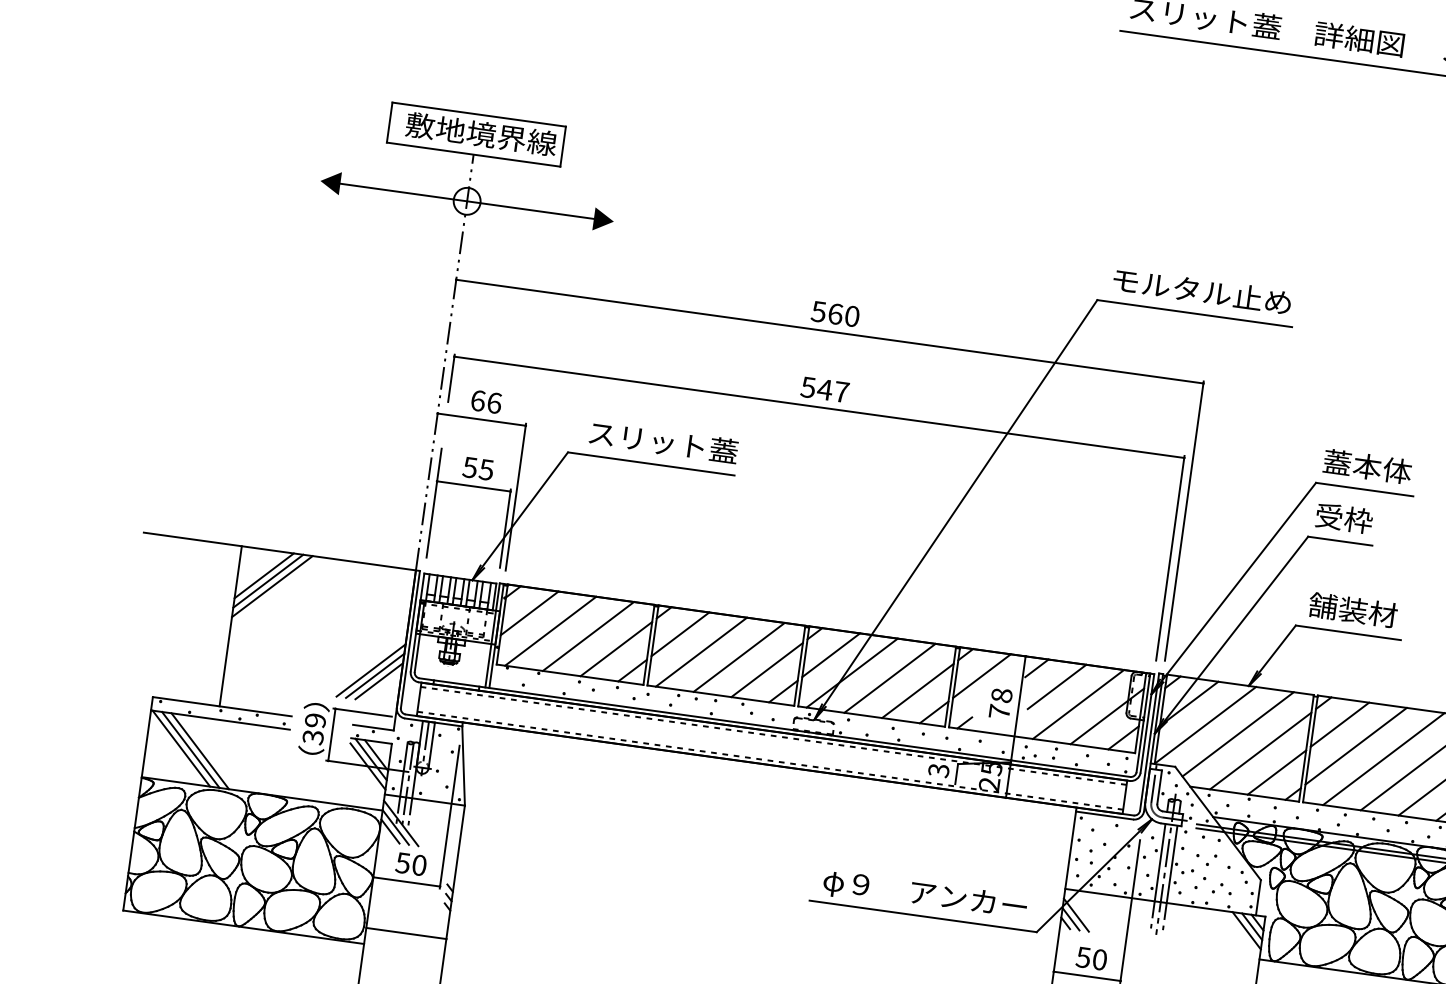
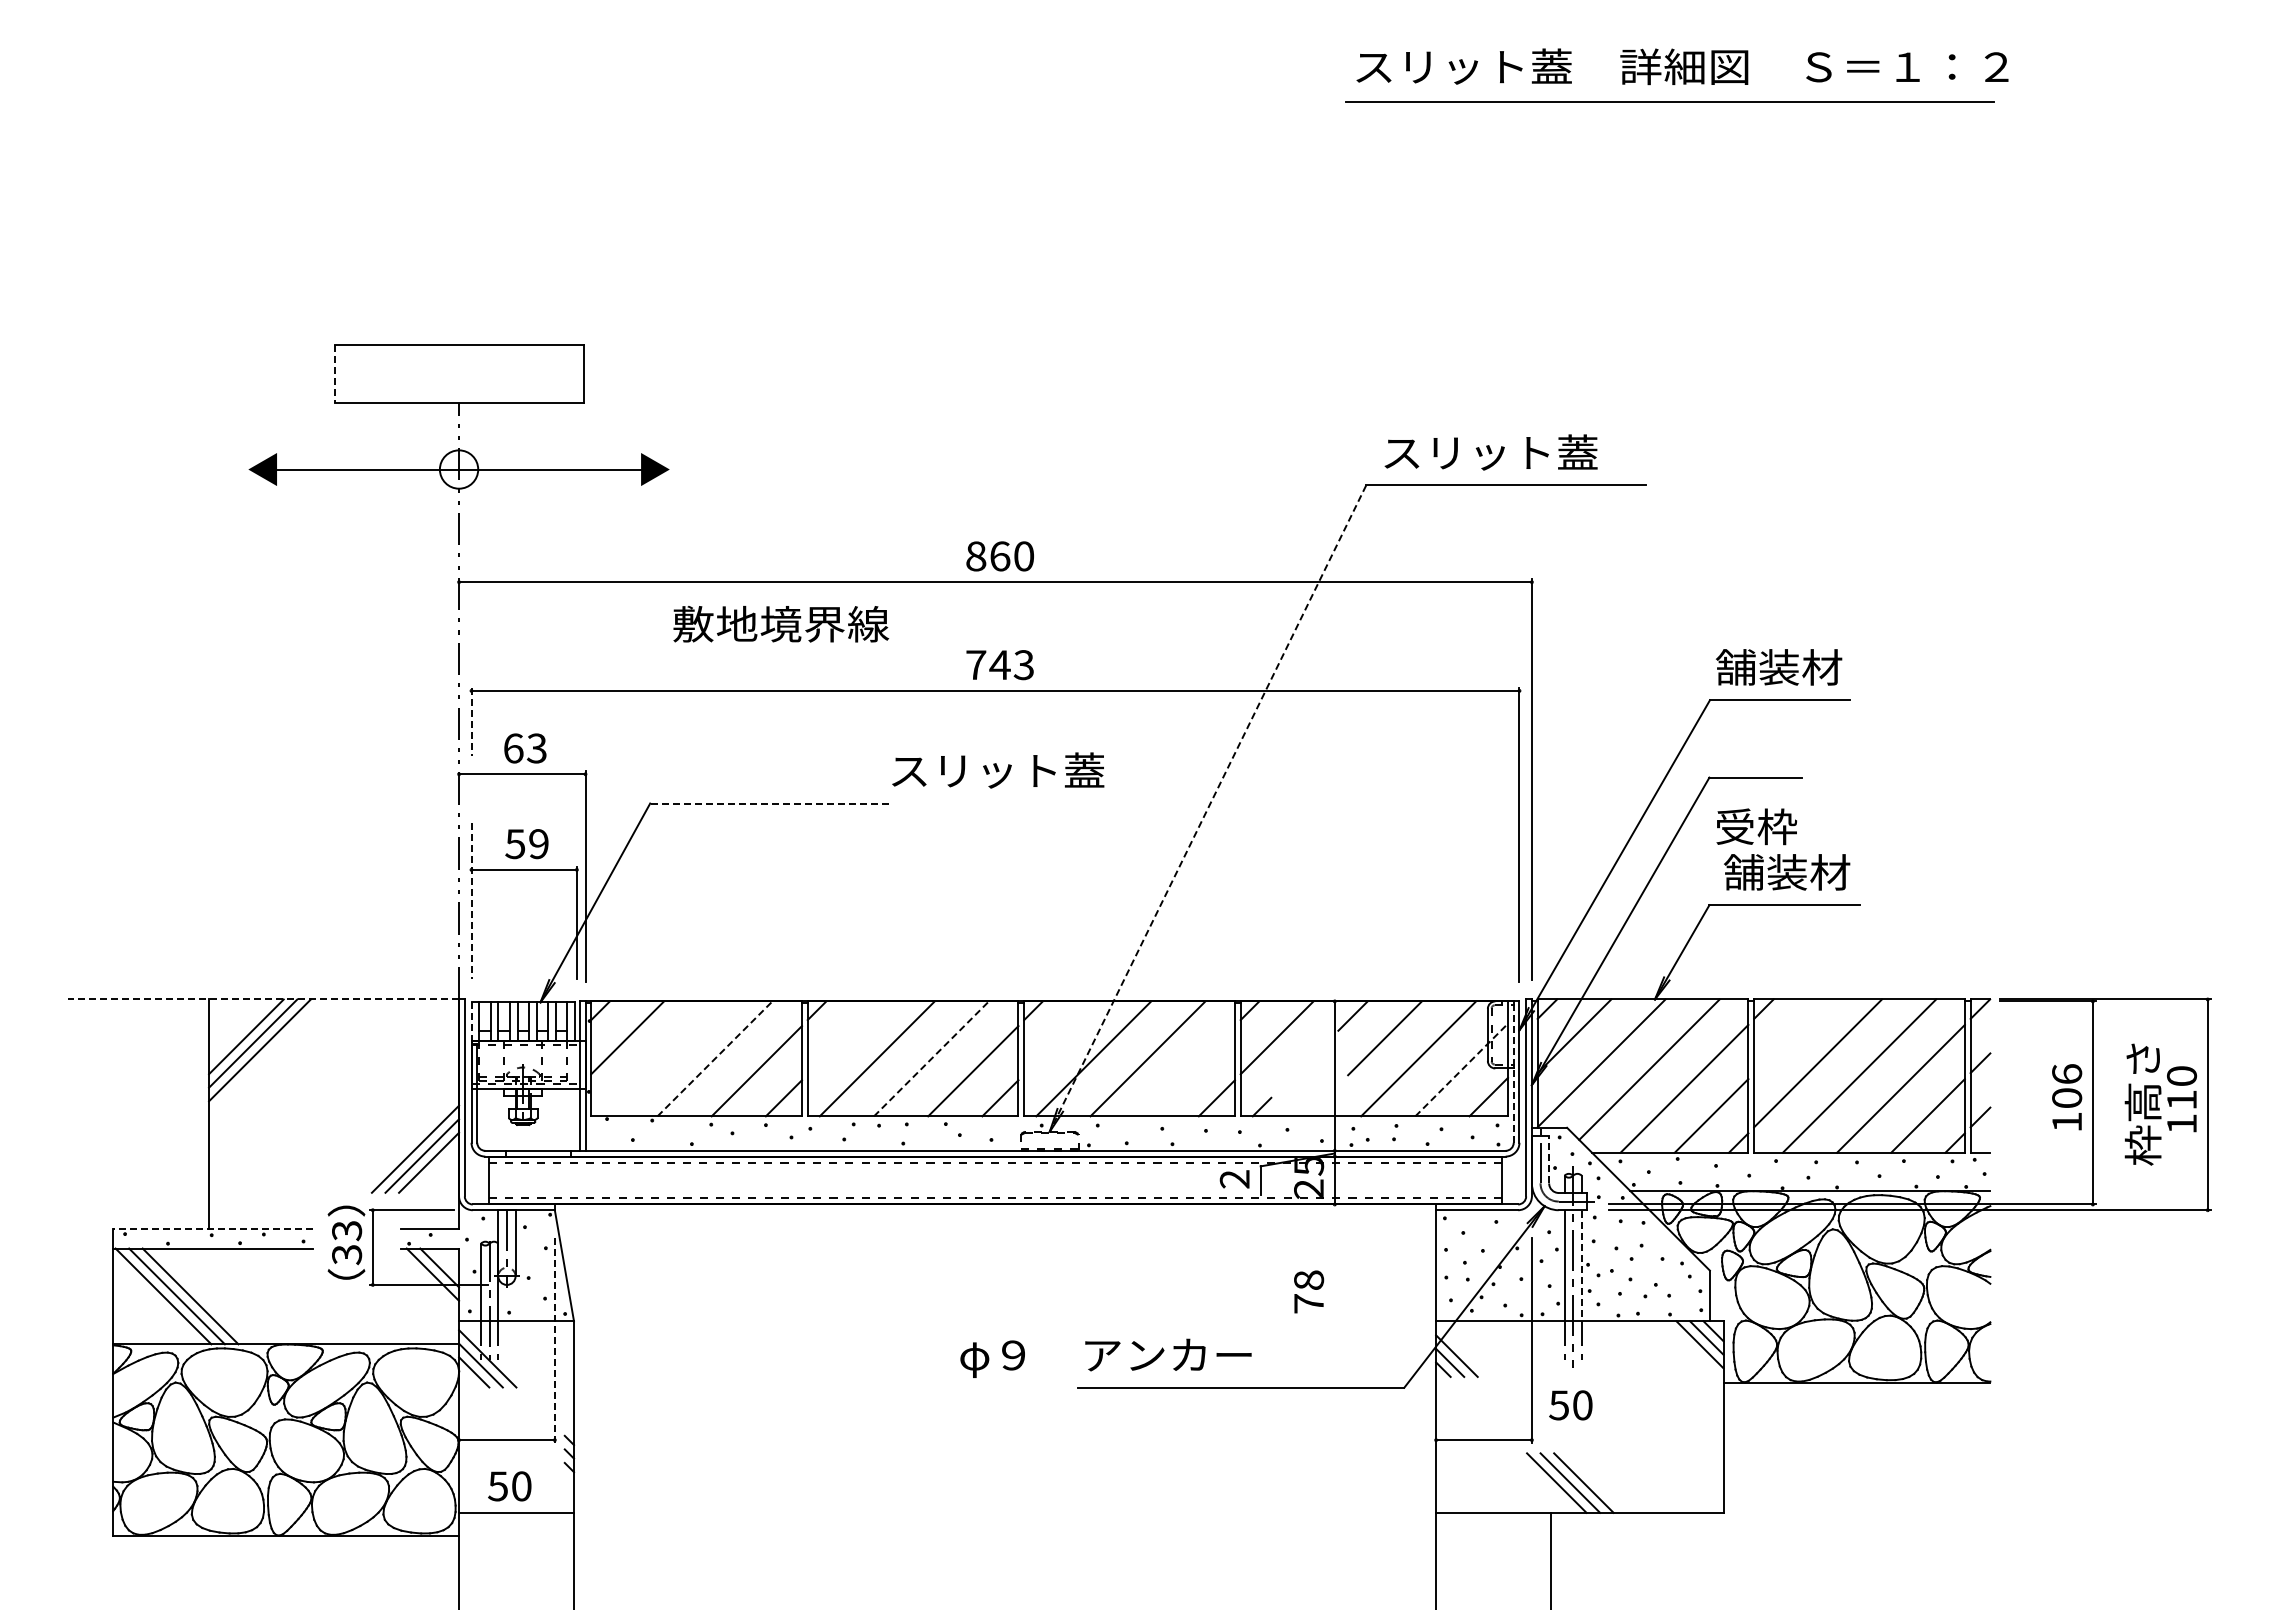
line: (389, 122) -> (334, 373), solid -> dashed
text: (481, 134) -> (781, 624), moved
text: (1201, 291) -> (1511, 452), モルタル止め -> スリット蓋
text: (818, 311) -> (975, 556), 560 -> 860
line: (451, 378) -> (471, 721), solid -> dashed
text: (824, 390) -> (999, 665), 547 -> 743
text: (494, 403) -> (536, 748), 66 -> 63
text: (664, 442) -> (998, 770), moved
line: (651, 463) -> (769, 803), solid -> dashed
text: (1366, 466) -> (1778, 667), 蓋本体 -> 舗装材
text: (486, 470) -> (538, 844), 55 -> 59
line: (434, 503) -> (471, 901), solid -> dashed
line: (955, 509) -> (1207, 808), solid -> dashed
text: (1344, 518) -> (1756, 826), moved
line: (279, 551) -> (263, 999), solid -> dashed
line: (422, 587) -> (471, 1022), solid -> dashed
line: (550, 630) -> (660, 1058), removed
line: (680, 634) -> (843, 1037), removed
line: (588, 636) -> (715, 1058), solid -> dashed
line: (831, 654) -> (1060, 1037), removed
line: (739, 657) -> (931, 1058), solid -> dashed
line: (917, 691) -> (1189, 1071), removed
text: (1001, 703) -> (1309, 1291), moved
line: (222, 706) -> (212, 1229), solid -> dashed
line: (1107, 716) -> (1462, 1069), solid -> dashed
text: (315, 721) -> (347, 1231), 39 -> 33
line: (1143, 723) -> (1513, 1072), solid -> dashed
line: (1339, 724) -> (1790, 1036), removed
line: (367, 766) -> (429, 1285), removed
text: (938, 770) -> (1234, 1179), 3 -> 2
line: (1159, 787) -> (1549, 1159), solid -> dashed
line: (449, 817) -> (554, 1340), solid -> dashed
text: (410, 864) -> (509, 1486), moved
line: (1171, 864) -> (1581, 1266), solid -> dashed
text: (924, 895) -> (1105, 1357), moved
text: (1091, 958) -> (1570, 1405), moved

